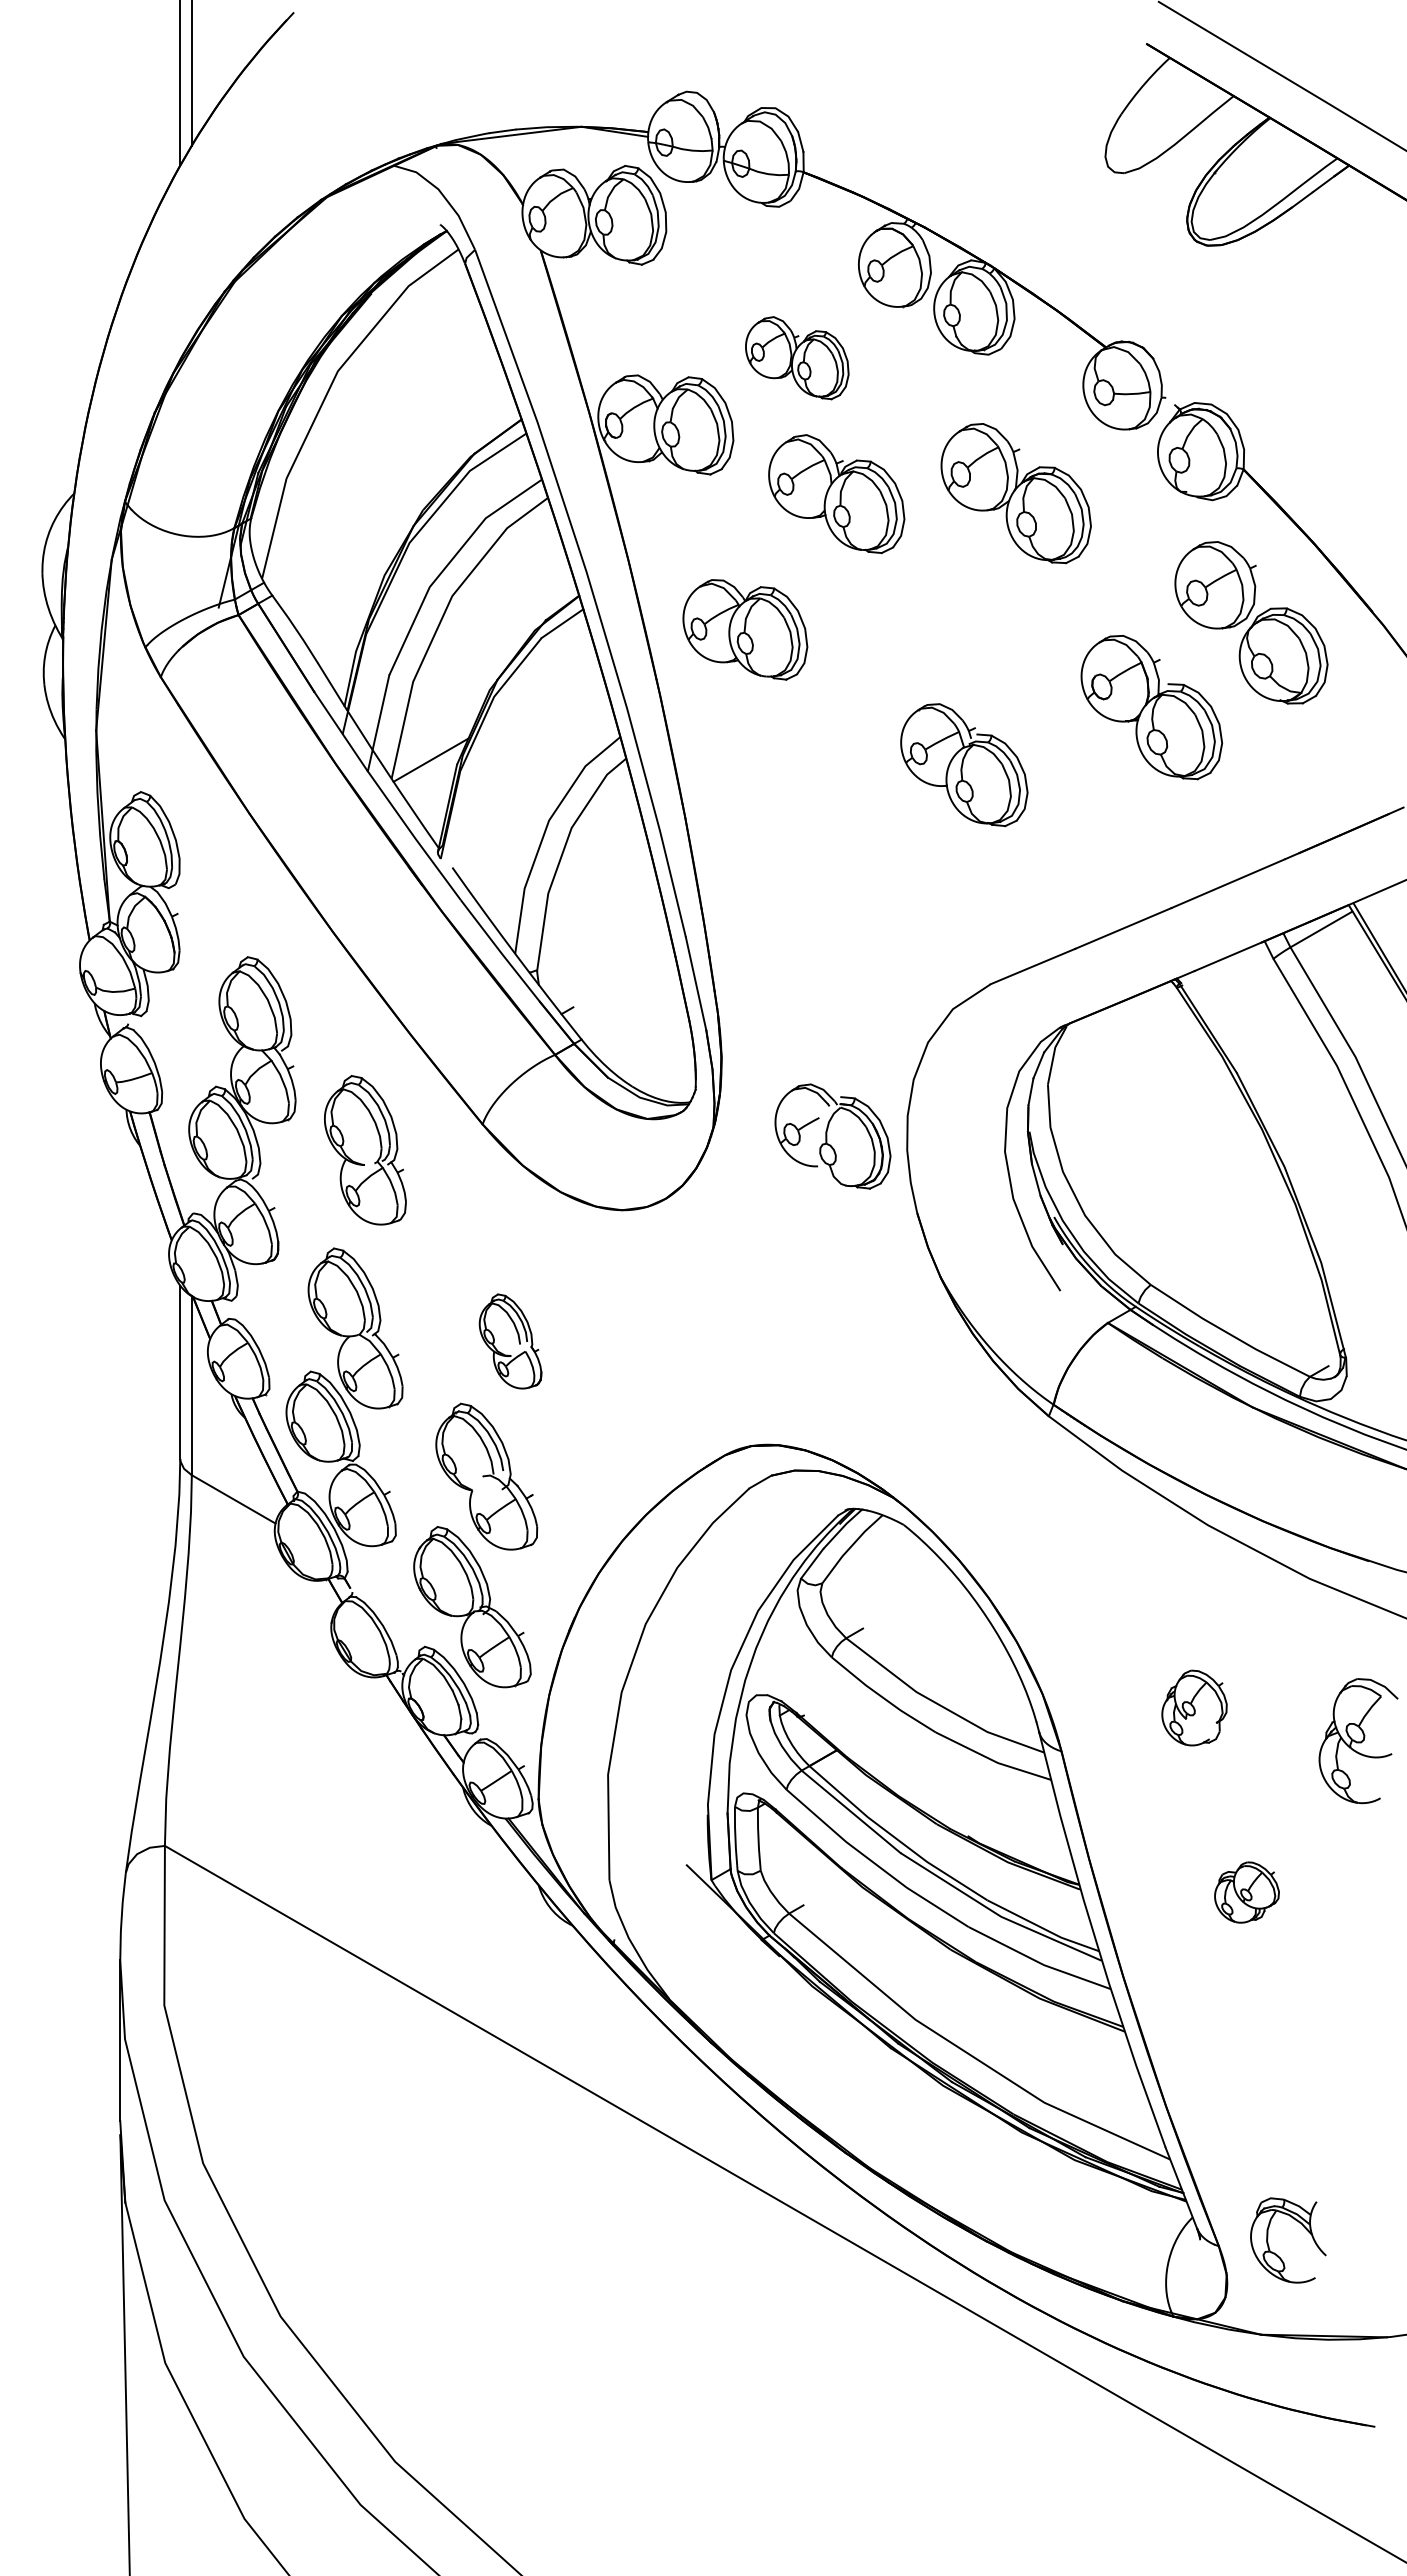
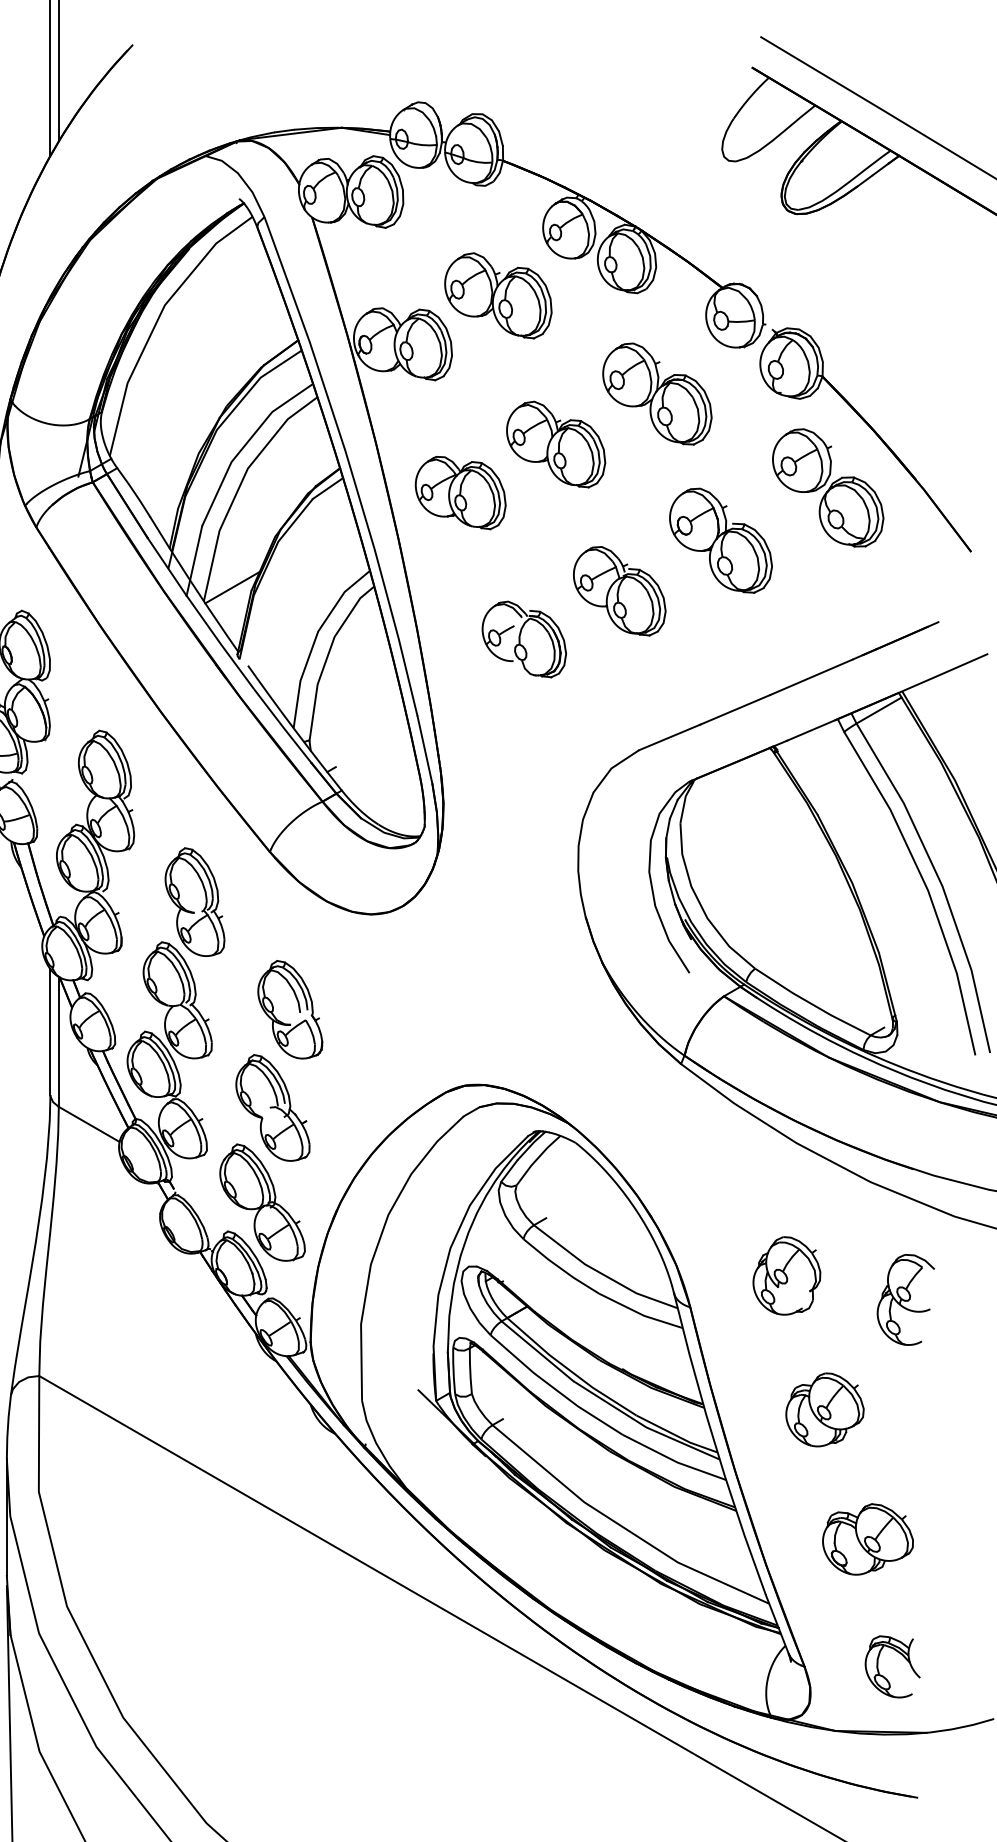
part: (797, 357) -> (498, 295), size x1.43
part: (836, 494) -> (555, 444), moved
part: (1151, 707) -> (720, 540), moved
part: (832, 1136) -> (524, 639), moved
part: (365, 1150) -> (195, 902), moved
part: (510, 1341) -> (290, 1009), size x1.43
part: (1194, 1707) -> (786, 1275), size x1.43
part: (1246, 1892) -> (824, 1409), size x1.67
part: (1306, 2070) -> (868, 1539), added
part: (1276, 2253) -> (884, 1676), moved

